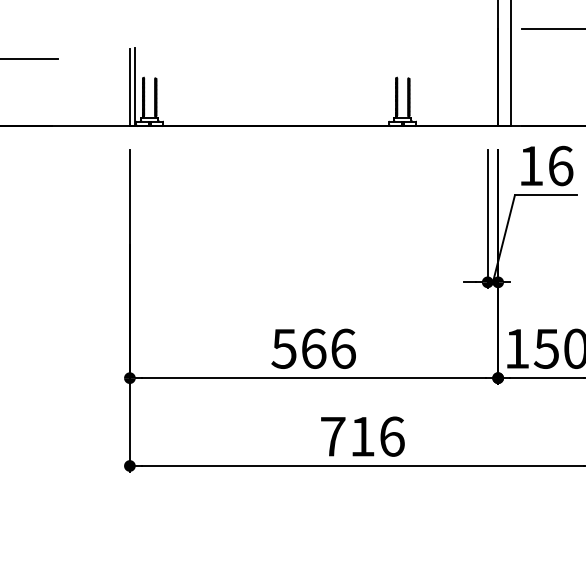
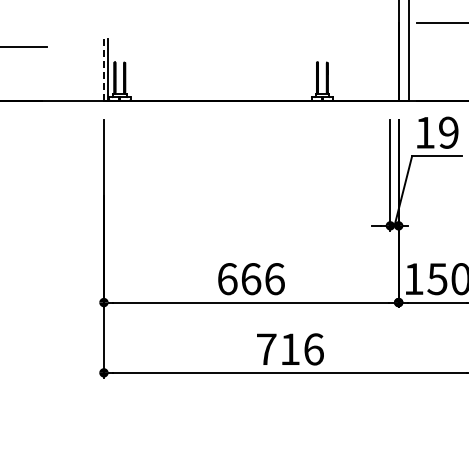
line: (129, 86) -> (103, 69), solid -> dashed
text: (560, 165) -> (448, 132), 16 -> 19
text: (284, 349) -> (227, 279), 566 -> 666

